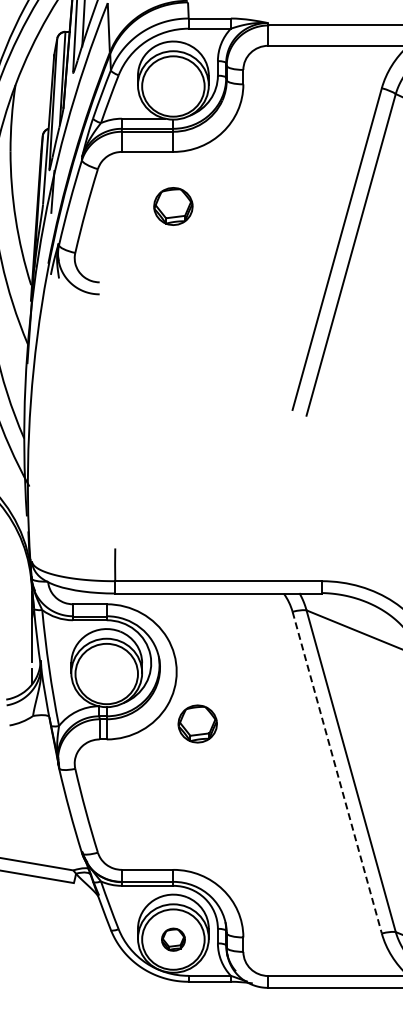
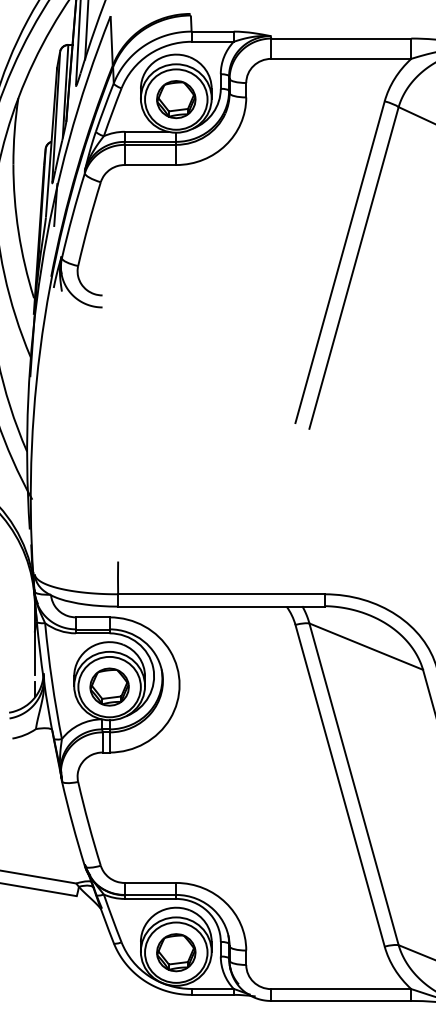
part: (173, 206) -> (176, 99), moved
part: (197, 723) -> (109, 686), moved
line: (337, 772) -> (340, 785), dashed -> solid
part: (173, 939) -> (176, 952), size x1.67

